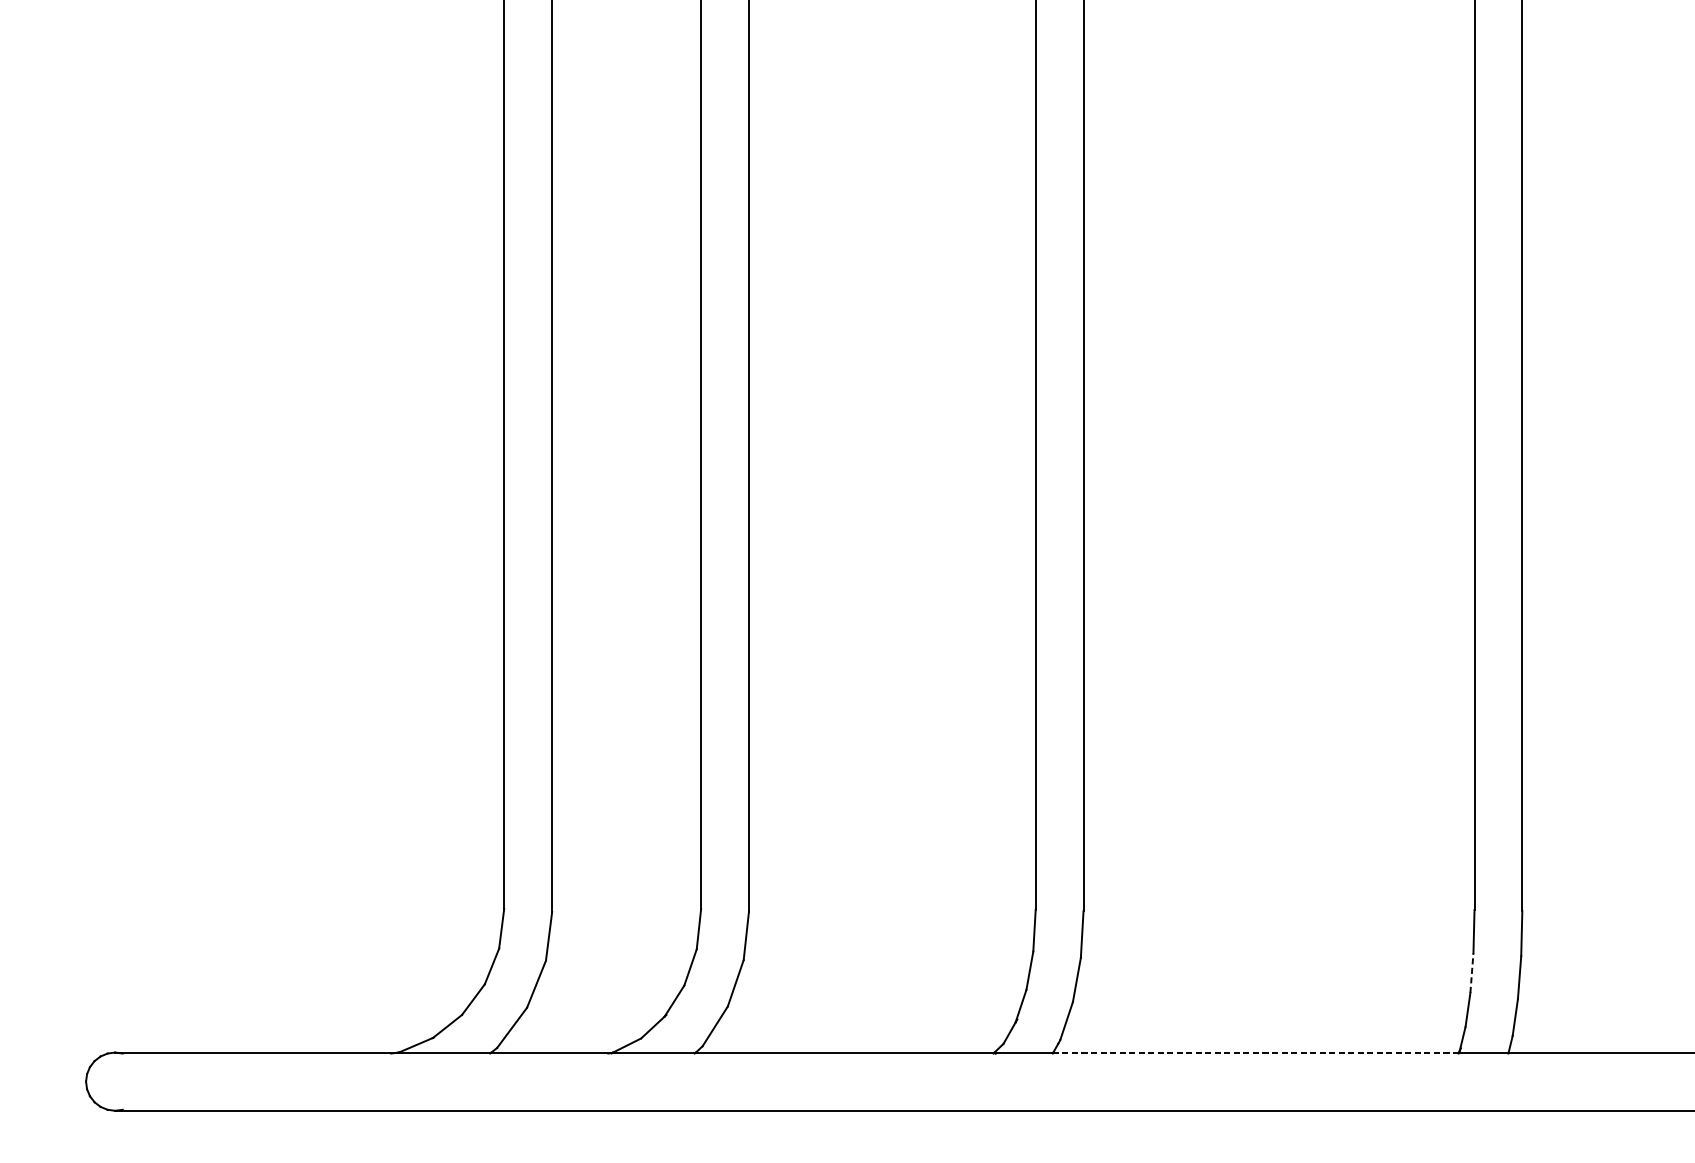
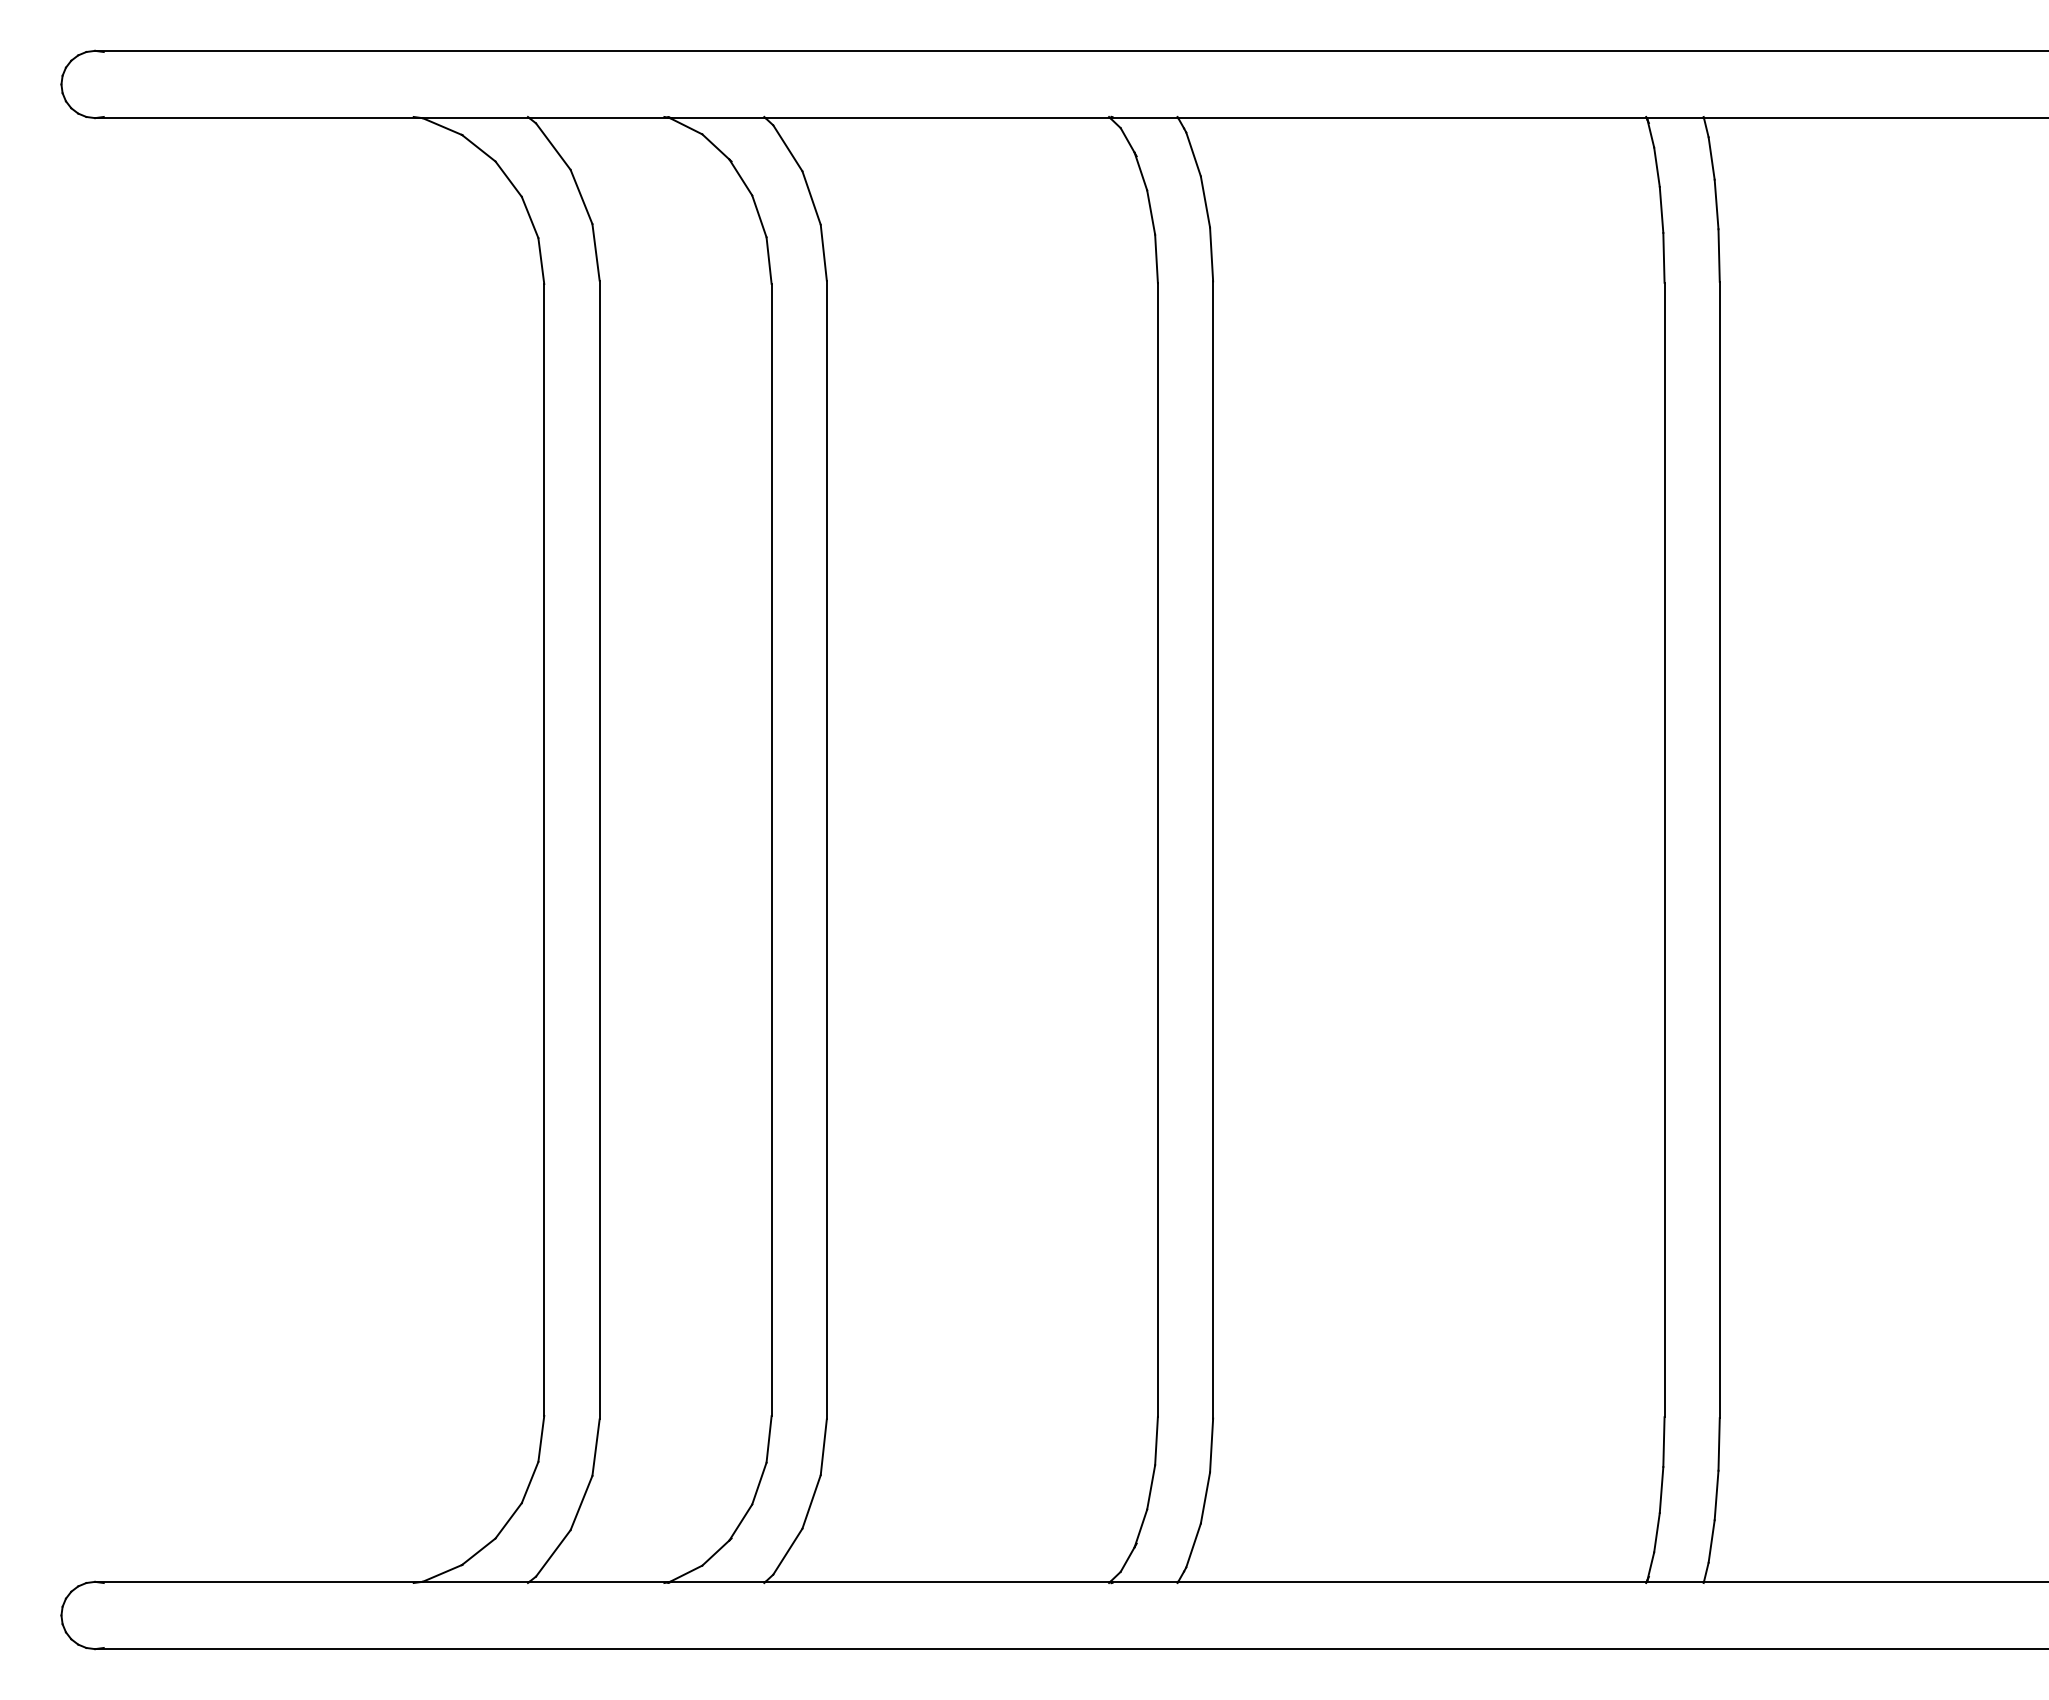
line: (1471, 972) -> (1661, 1489), dashed -> solid
line: (1255, 1052) -> (1411, 1581), dashed -> solid

